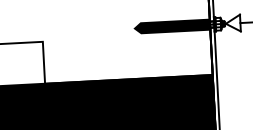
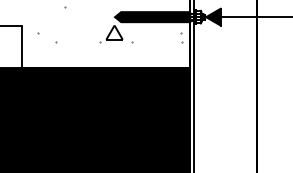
fill: (233, 22) -> (213, 16), added
hatch: (129, 36) -> (109, 24), added

